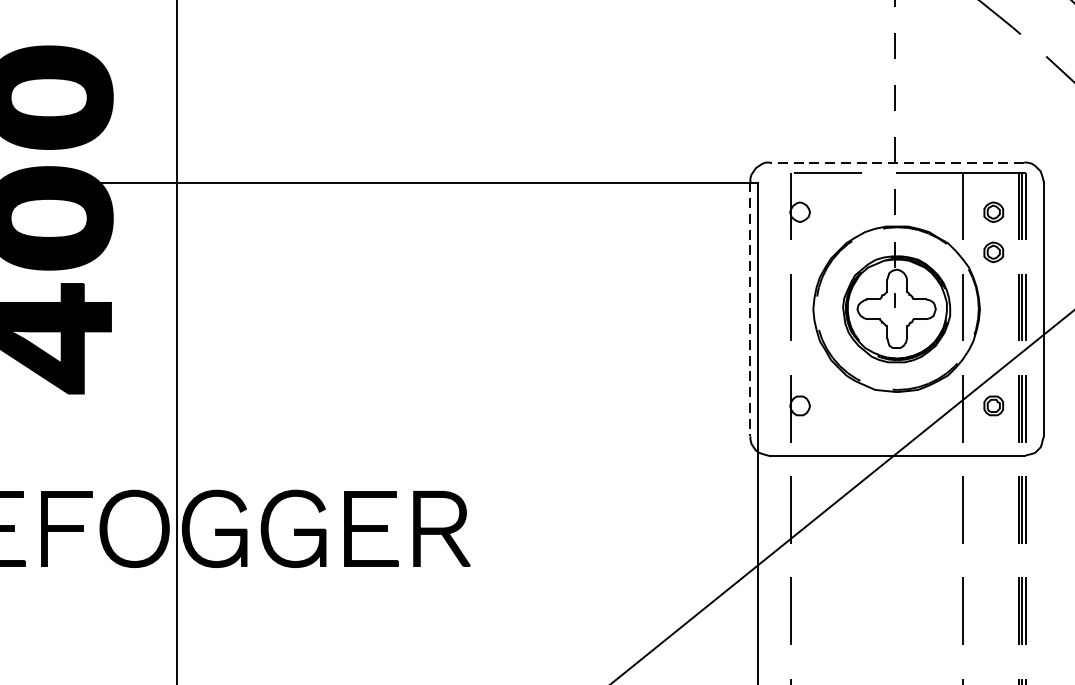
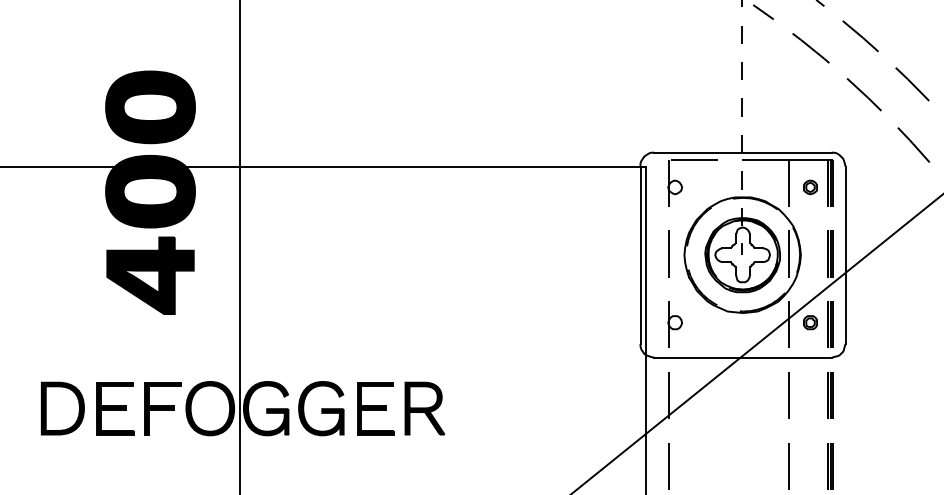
line: (897, 162) -> (743, 152), dashed -> solid
part: (993, 252) -> (810, 215), removed
line: (750, 309) -> (640, 255), dashed -> solid

